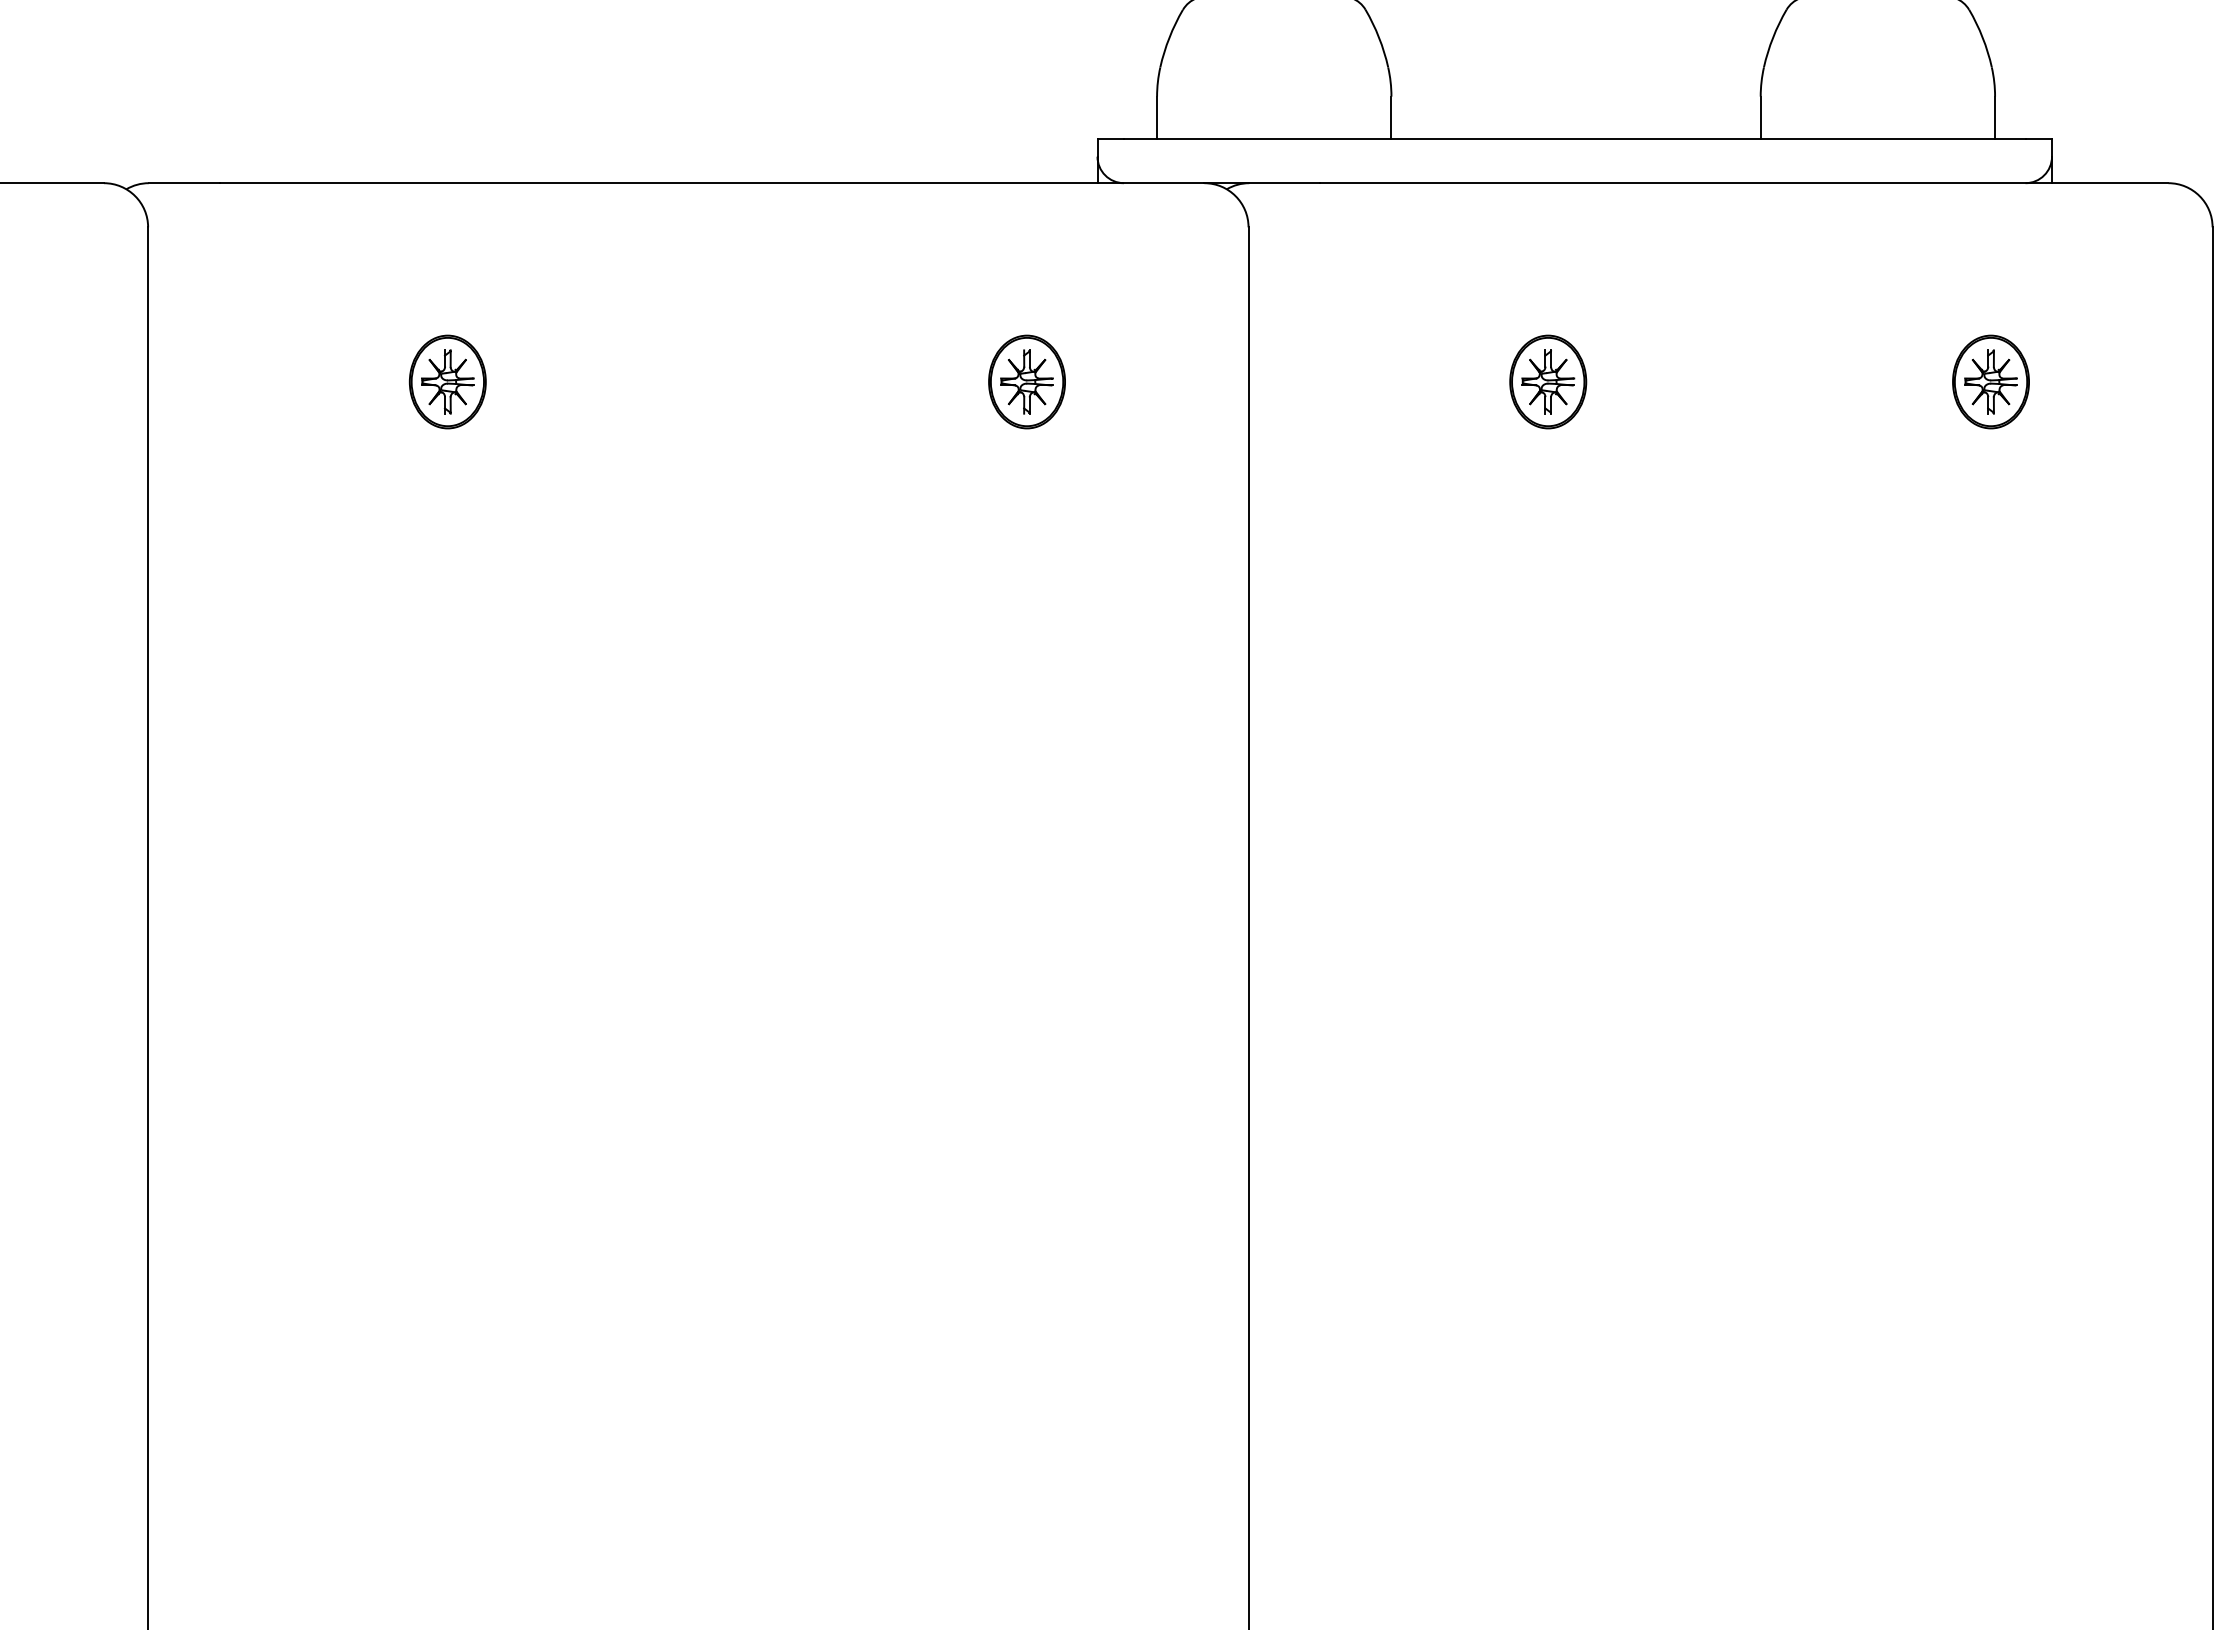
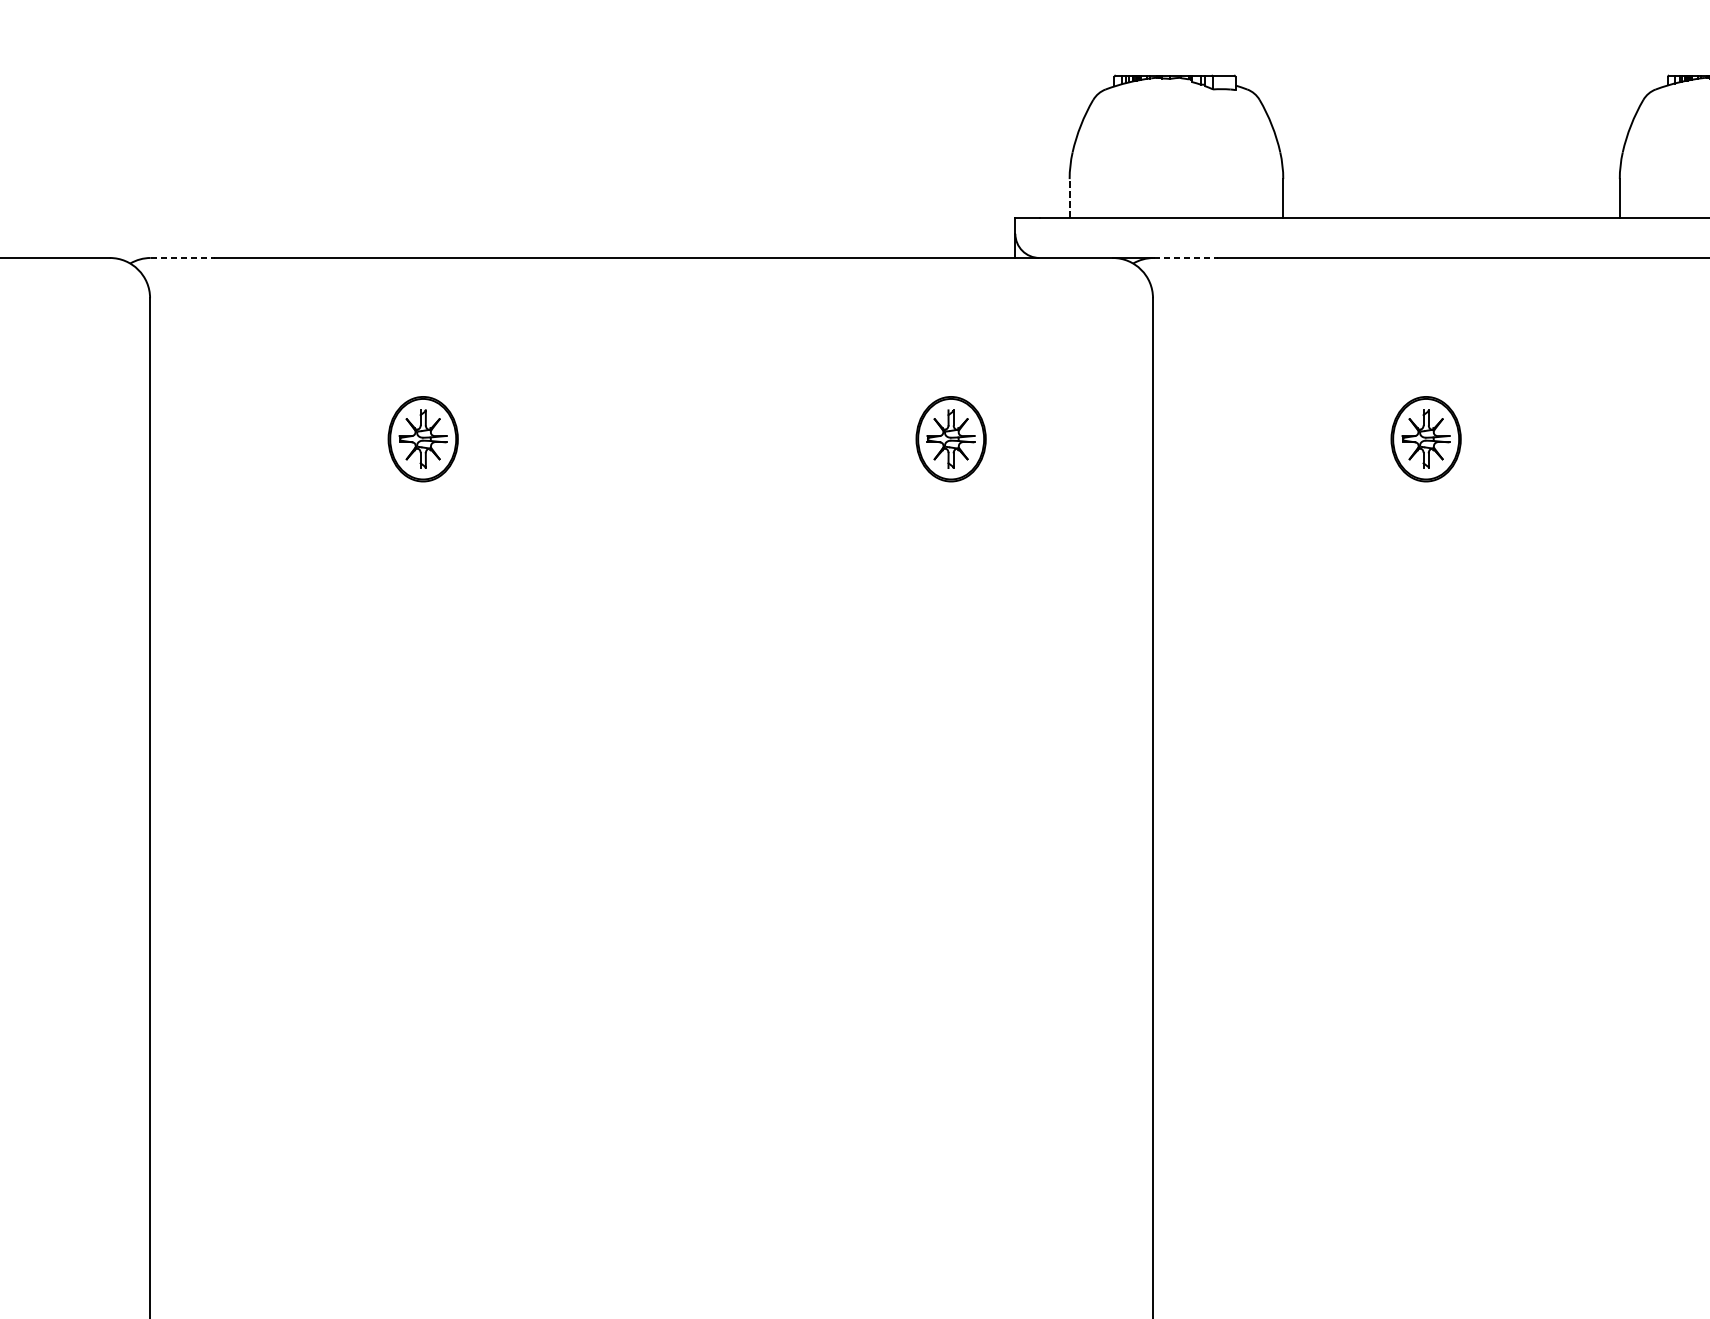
line: (1157, 117) -> (1070, 198), solid -> dashed
line: (184, 183) -> (183, 258), solid -> dashed
line: (1285, 183) -> (1186, 258), solid -> dashed

